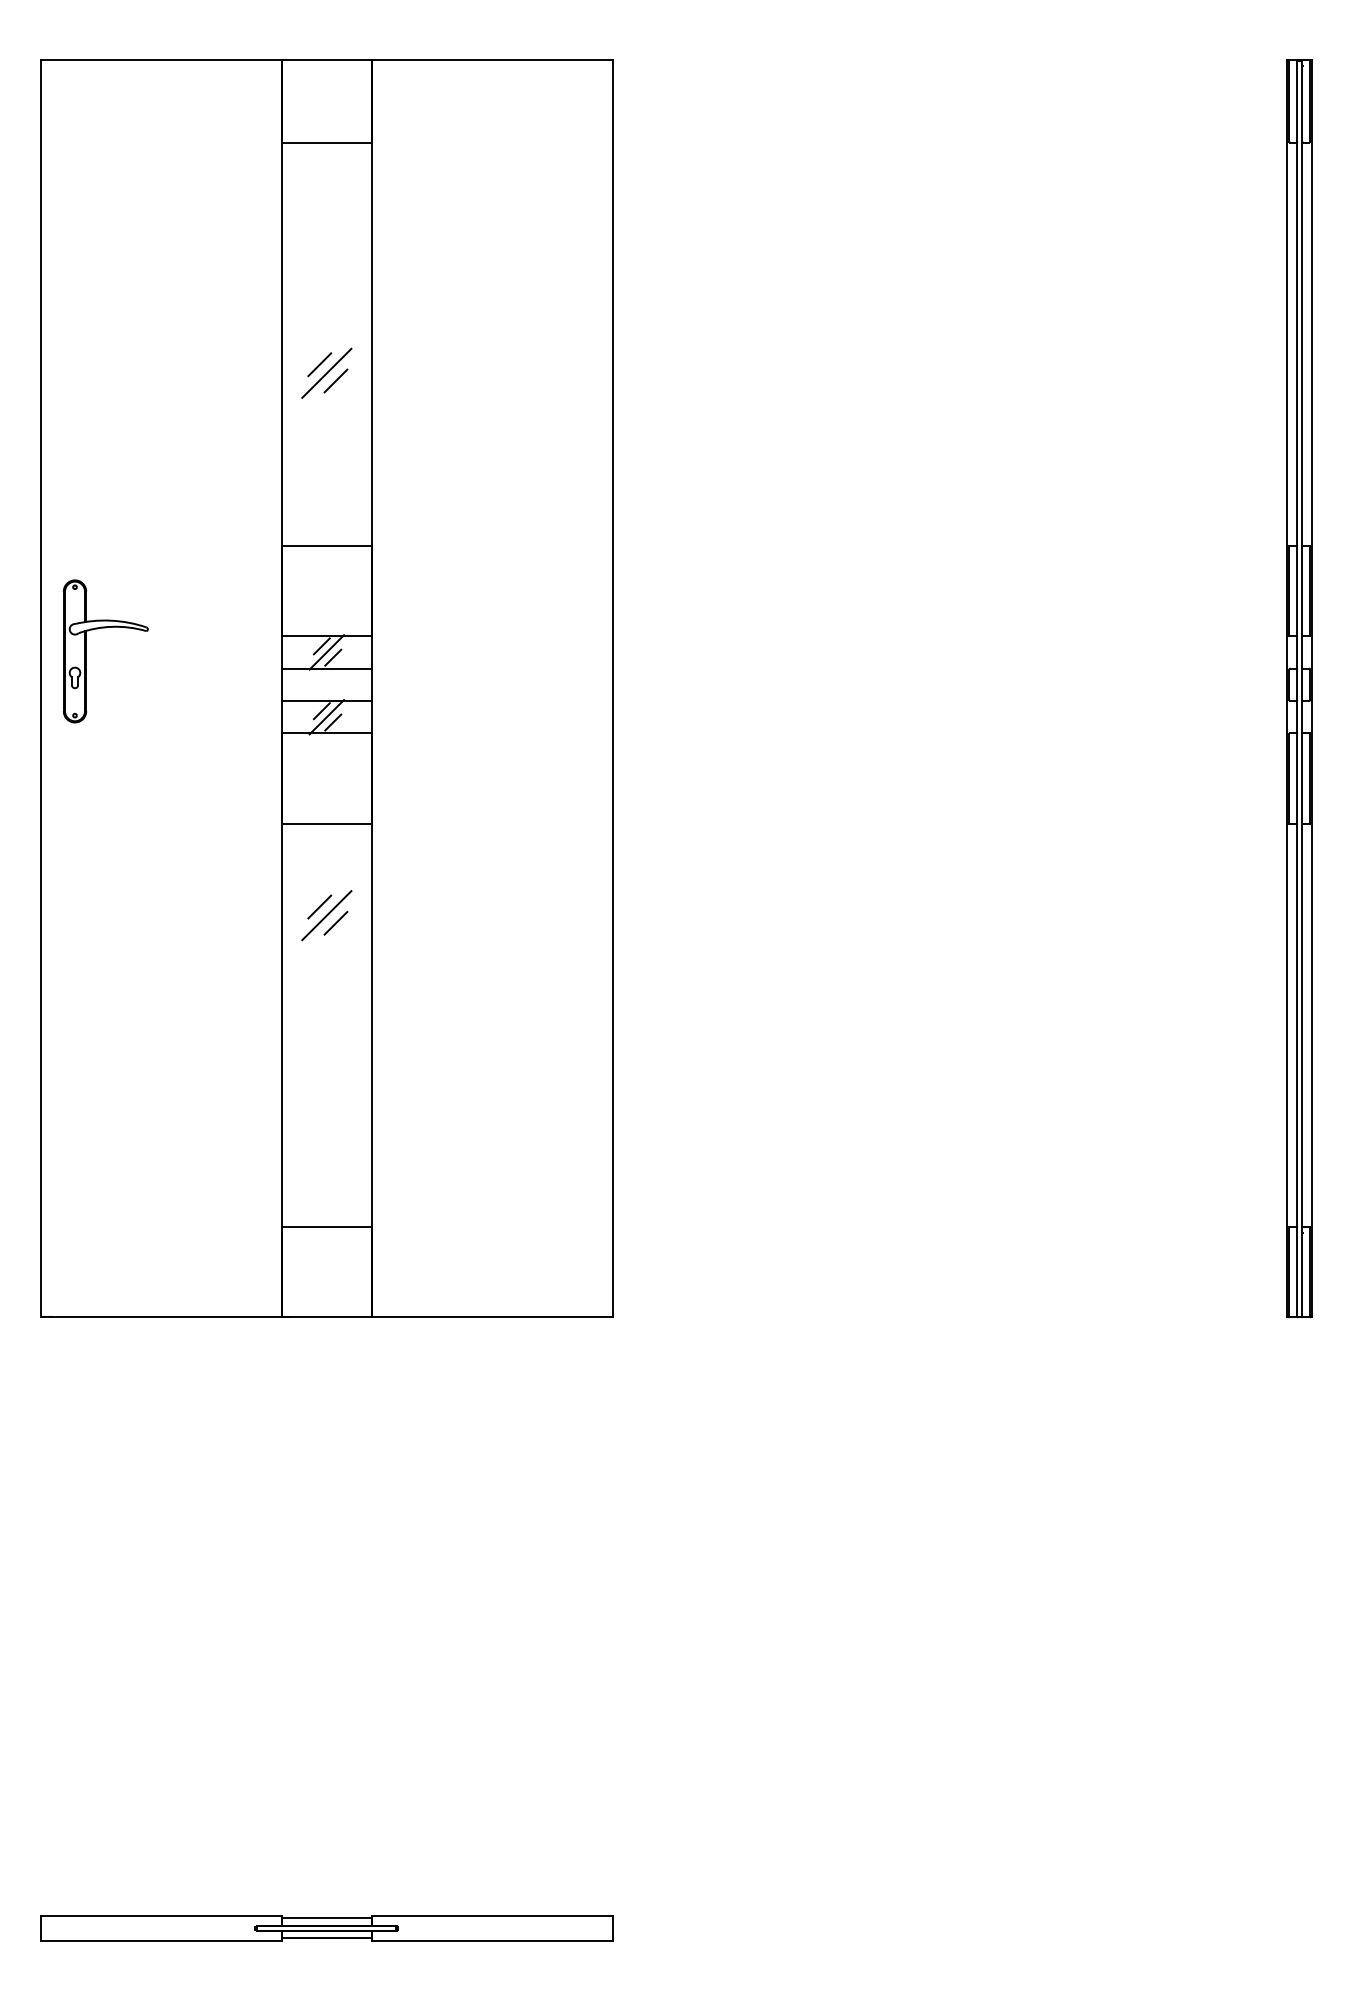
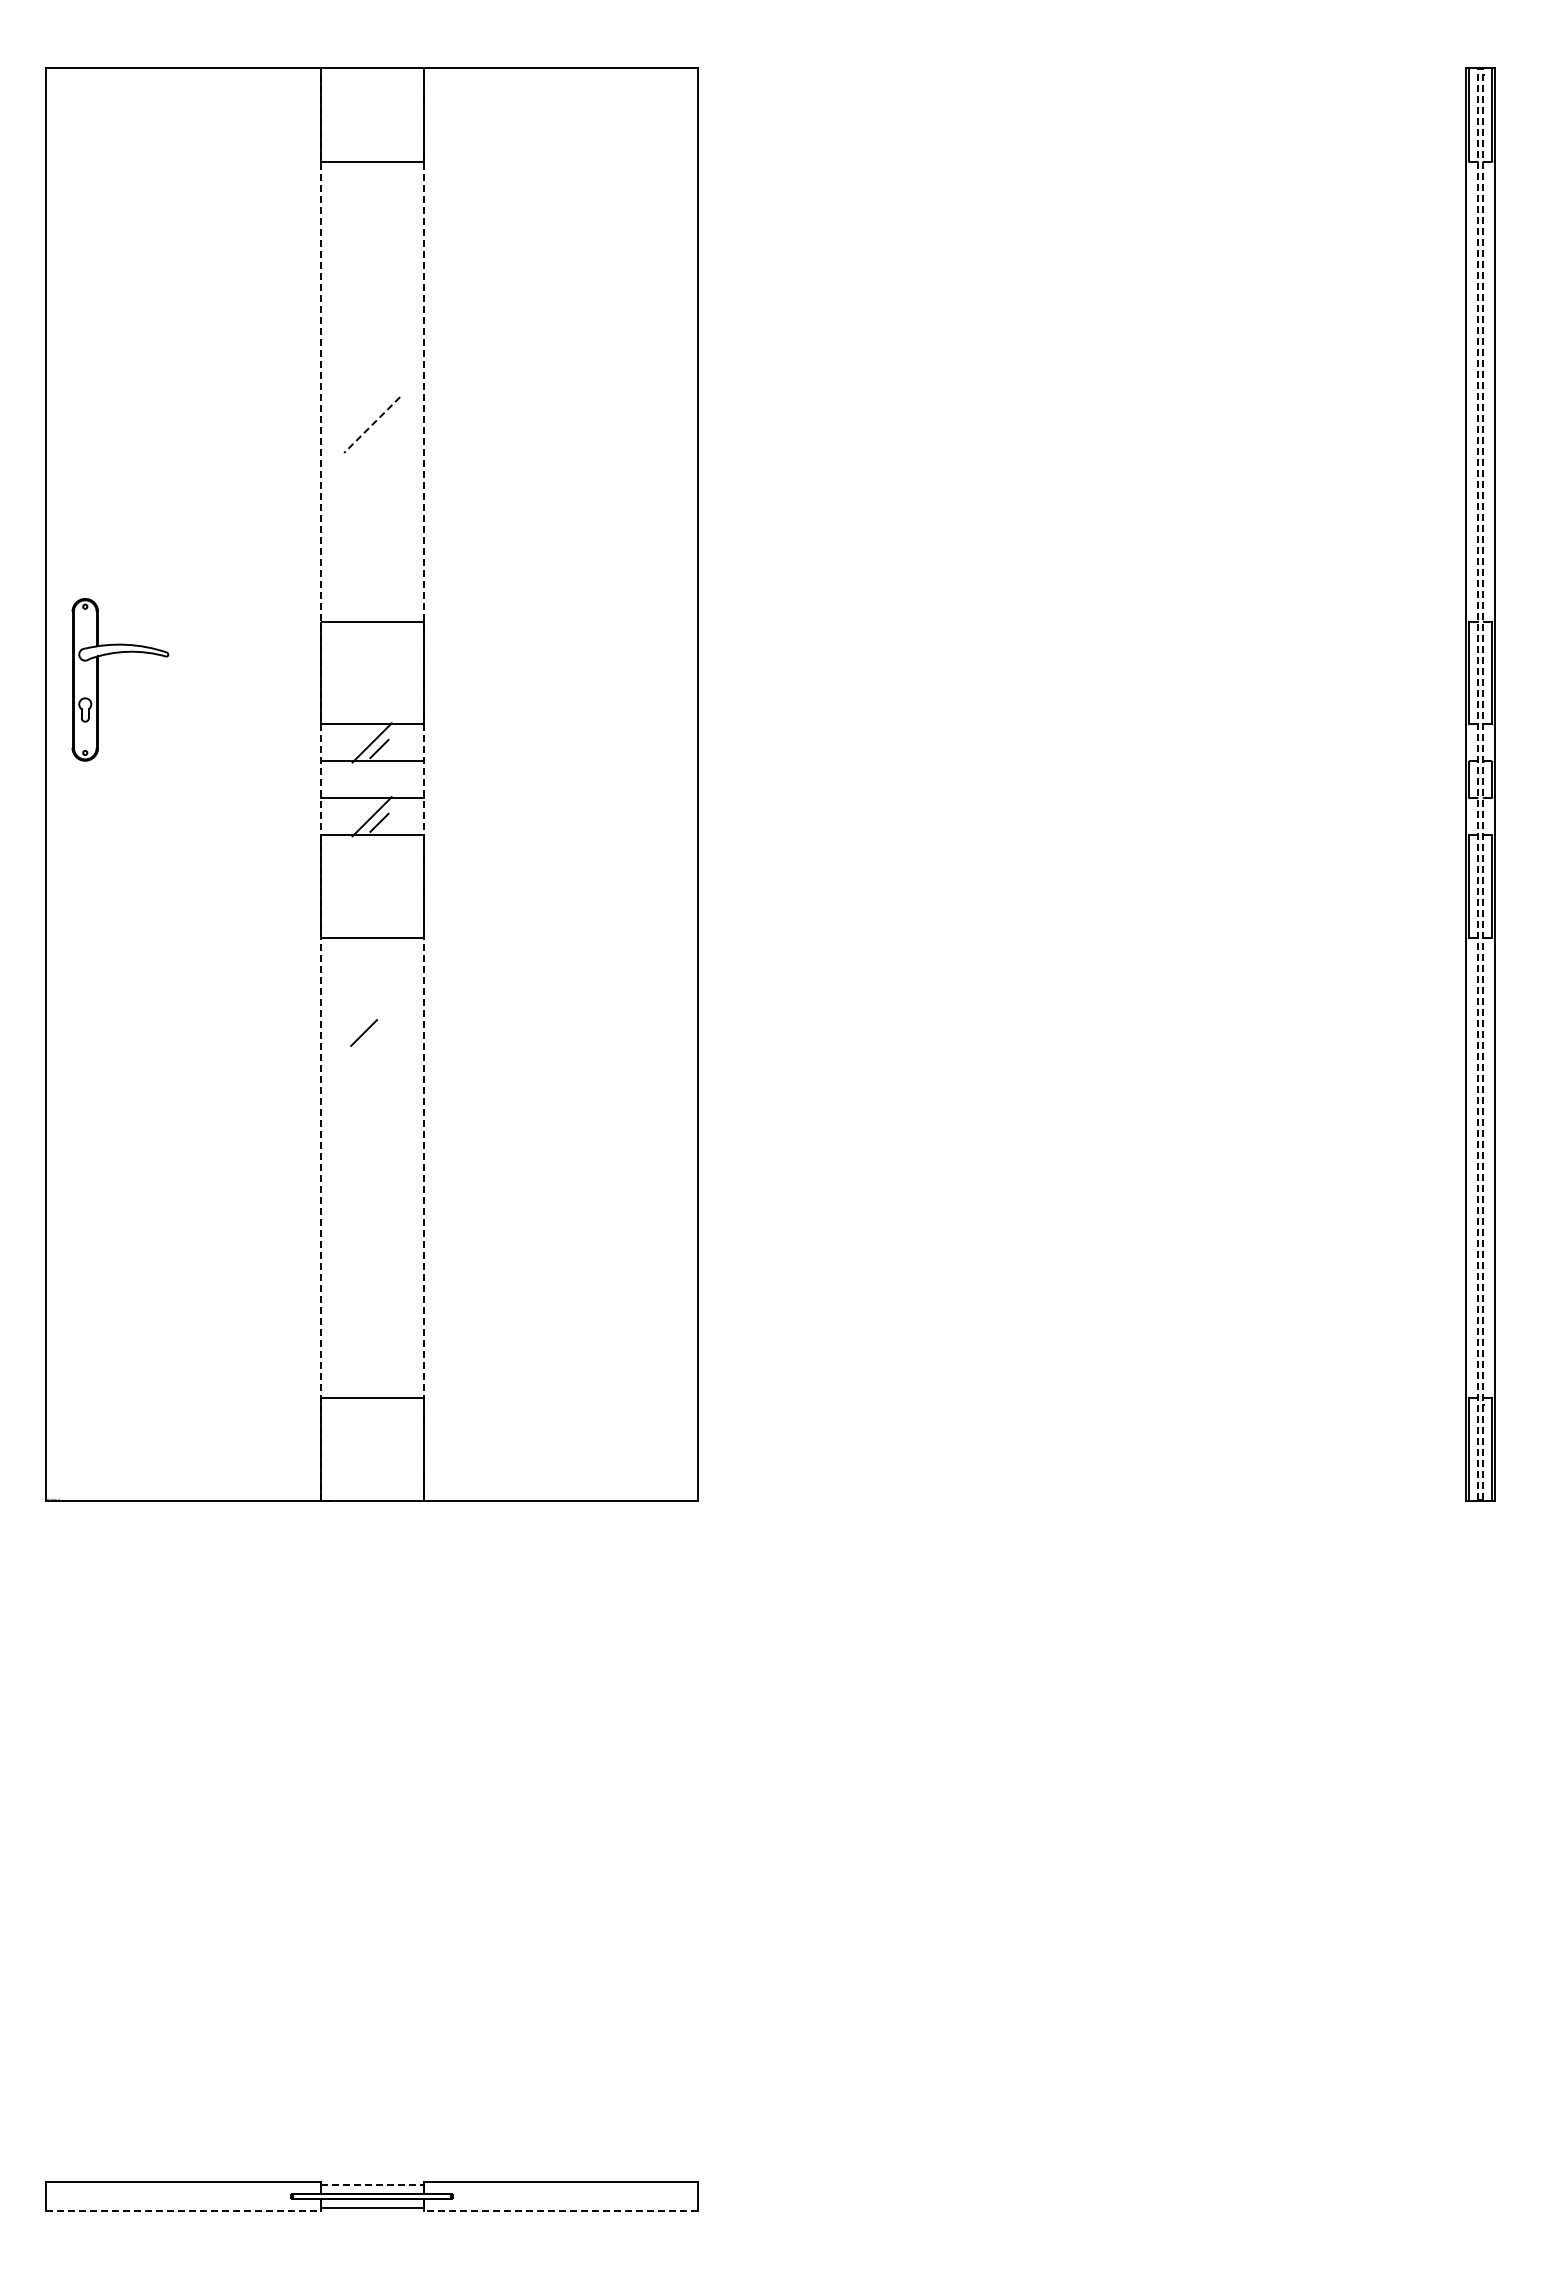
line: (320, 364) -> (364, 415), removed
line: (327, 373) -> (372, 425), solid -> dashed
line: (335, 380) -> (382, 433), removed
line: (321, 646) -> (366, 736), removed
part: (86, 651) -> (98, 679), moved
line: (281, 688) -> (320, 783), solid -> dashed
line: (371, 688) -> (423, 783), solid -> dashed
line: (1297, 688) -> (1477, 784), solid -> dashed
line: (1302, 688) -> (1483, 784), solid -> dashed
line: (321, 710) -> (366, 809), removed
line: (327, 915) -> (372, 1042), removed
line: (335, 923) -> (382, 1051), removed
line: (327, 1917) -> (372, 2184), solid -> dashed
line: (161, 1940) -> (183, 2210), solid -> dashed
line: (492, 1940) -> (560, 2210), solid -> dashed

